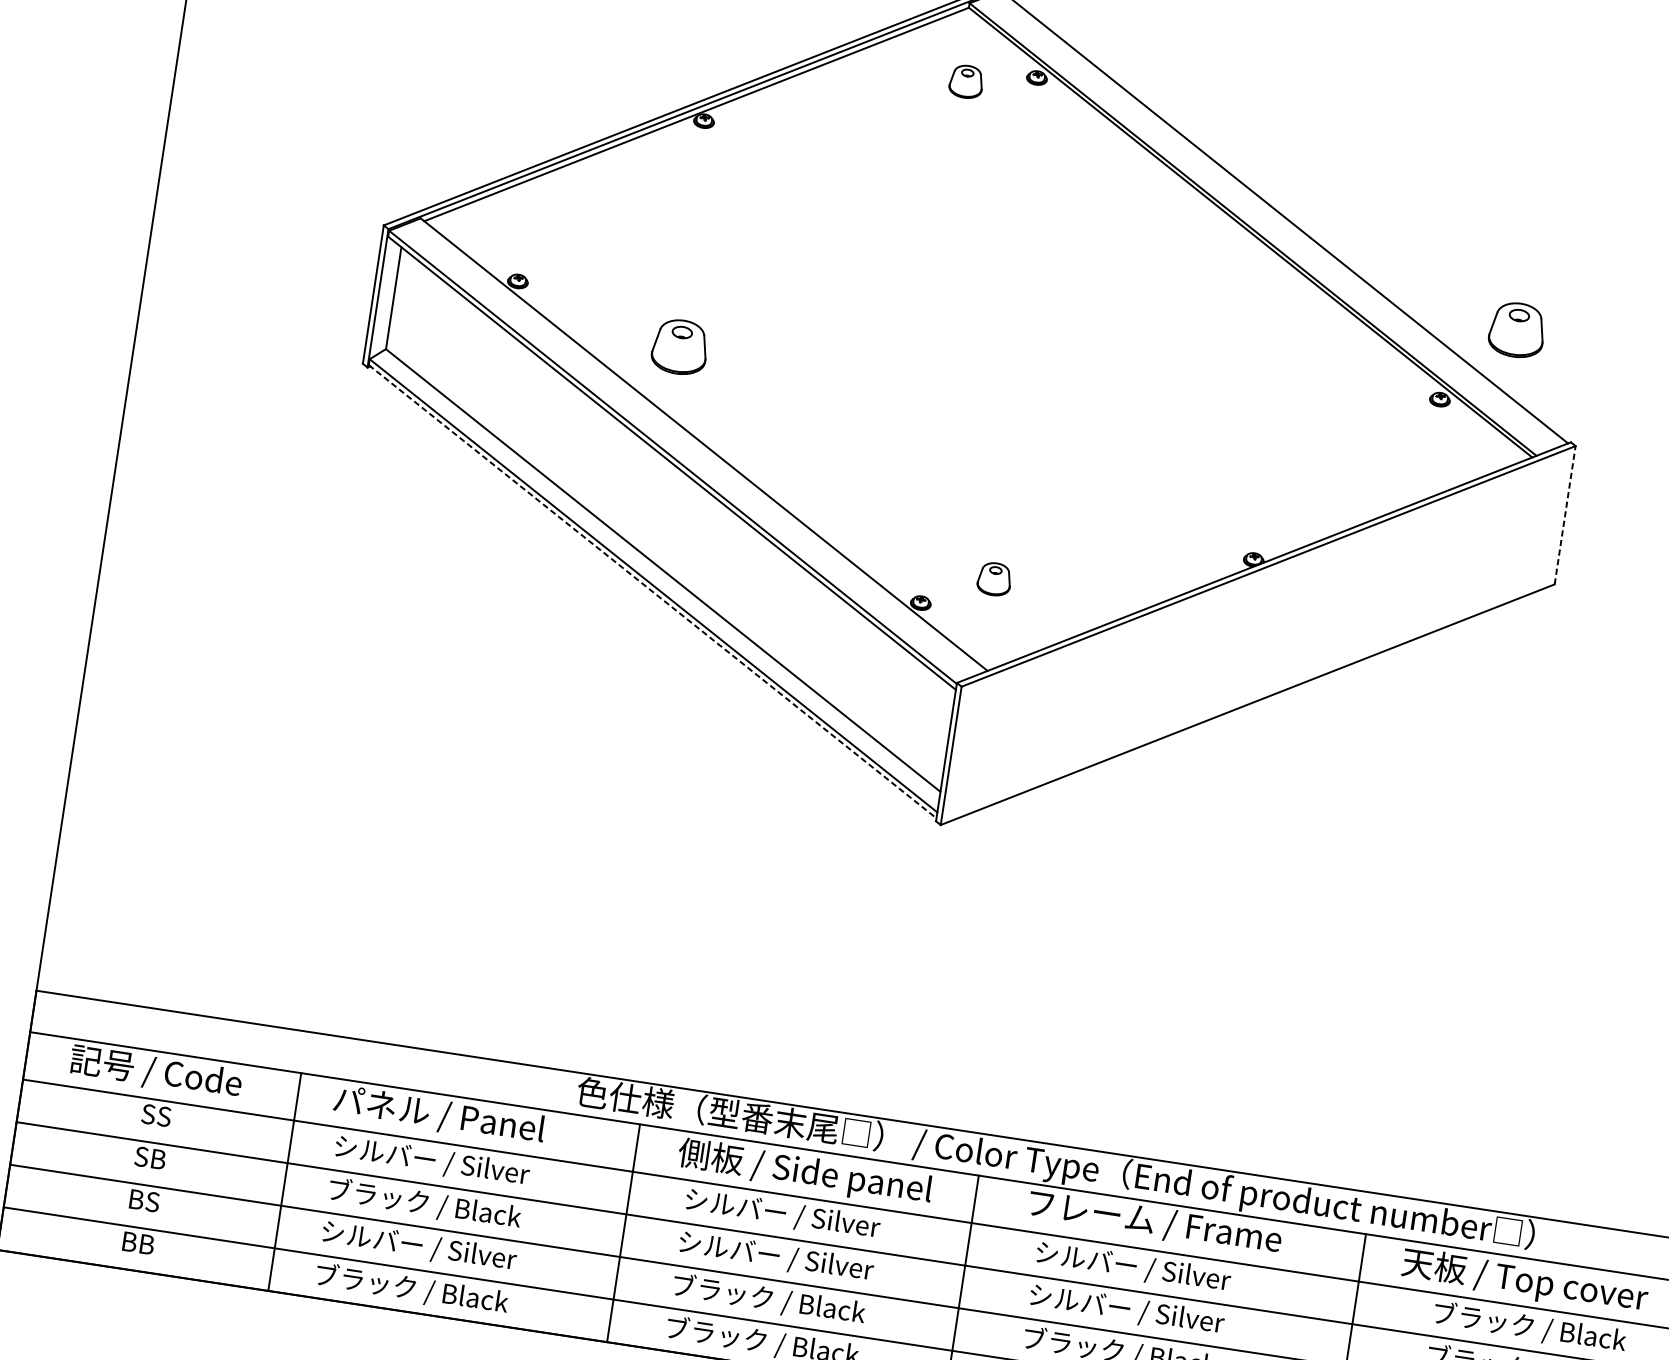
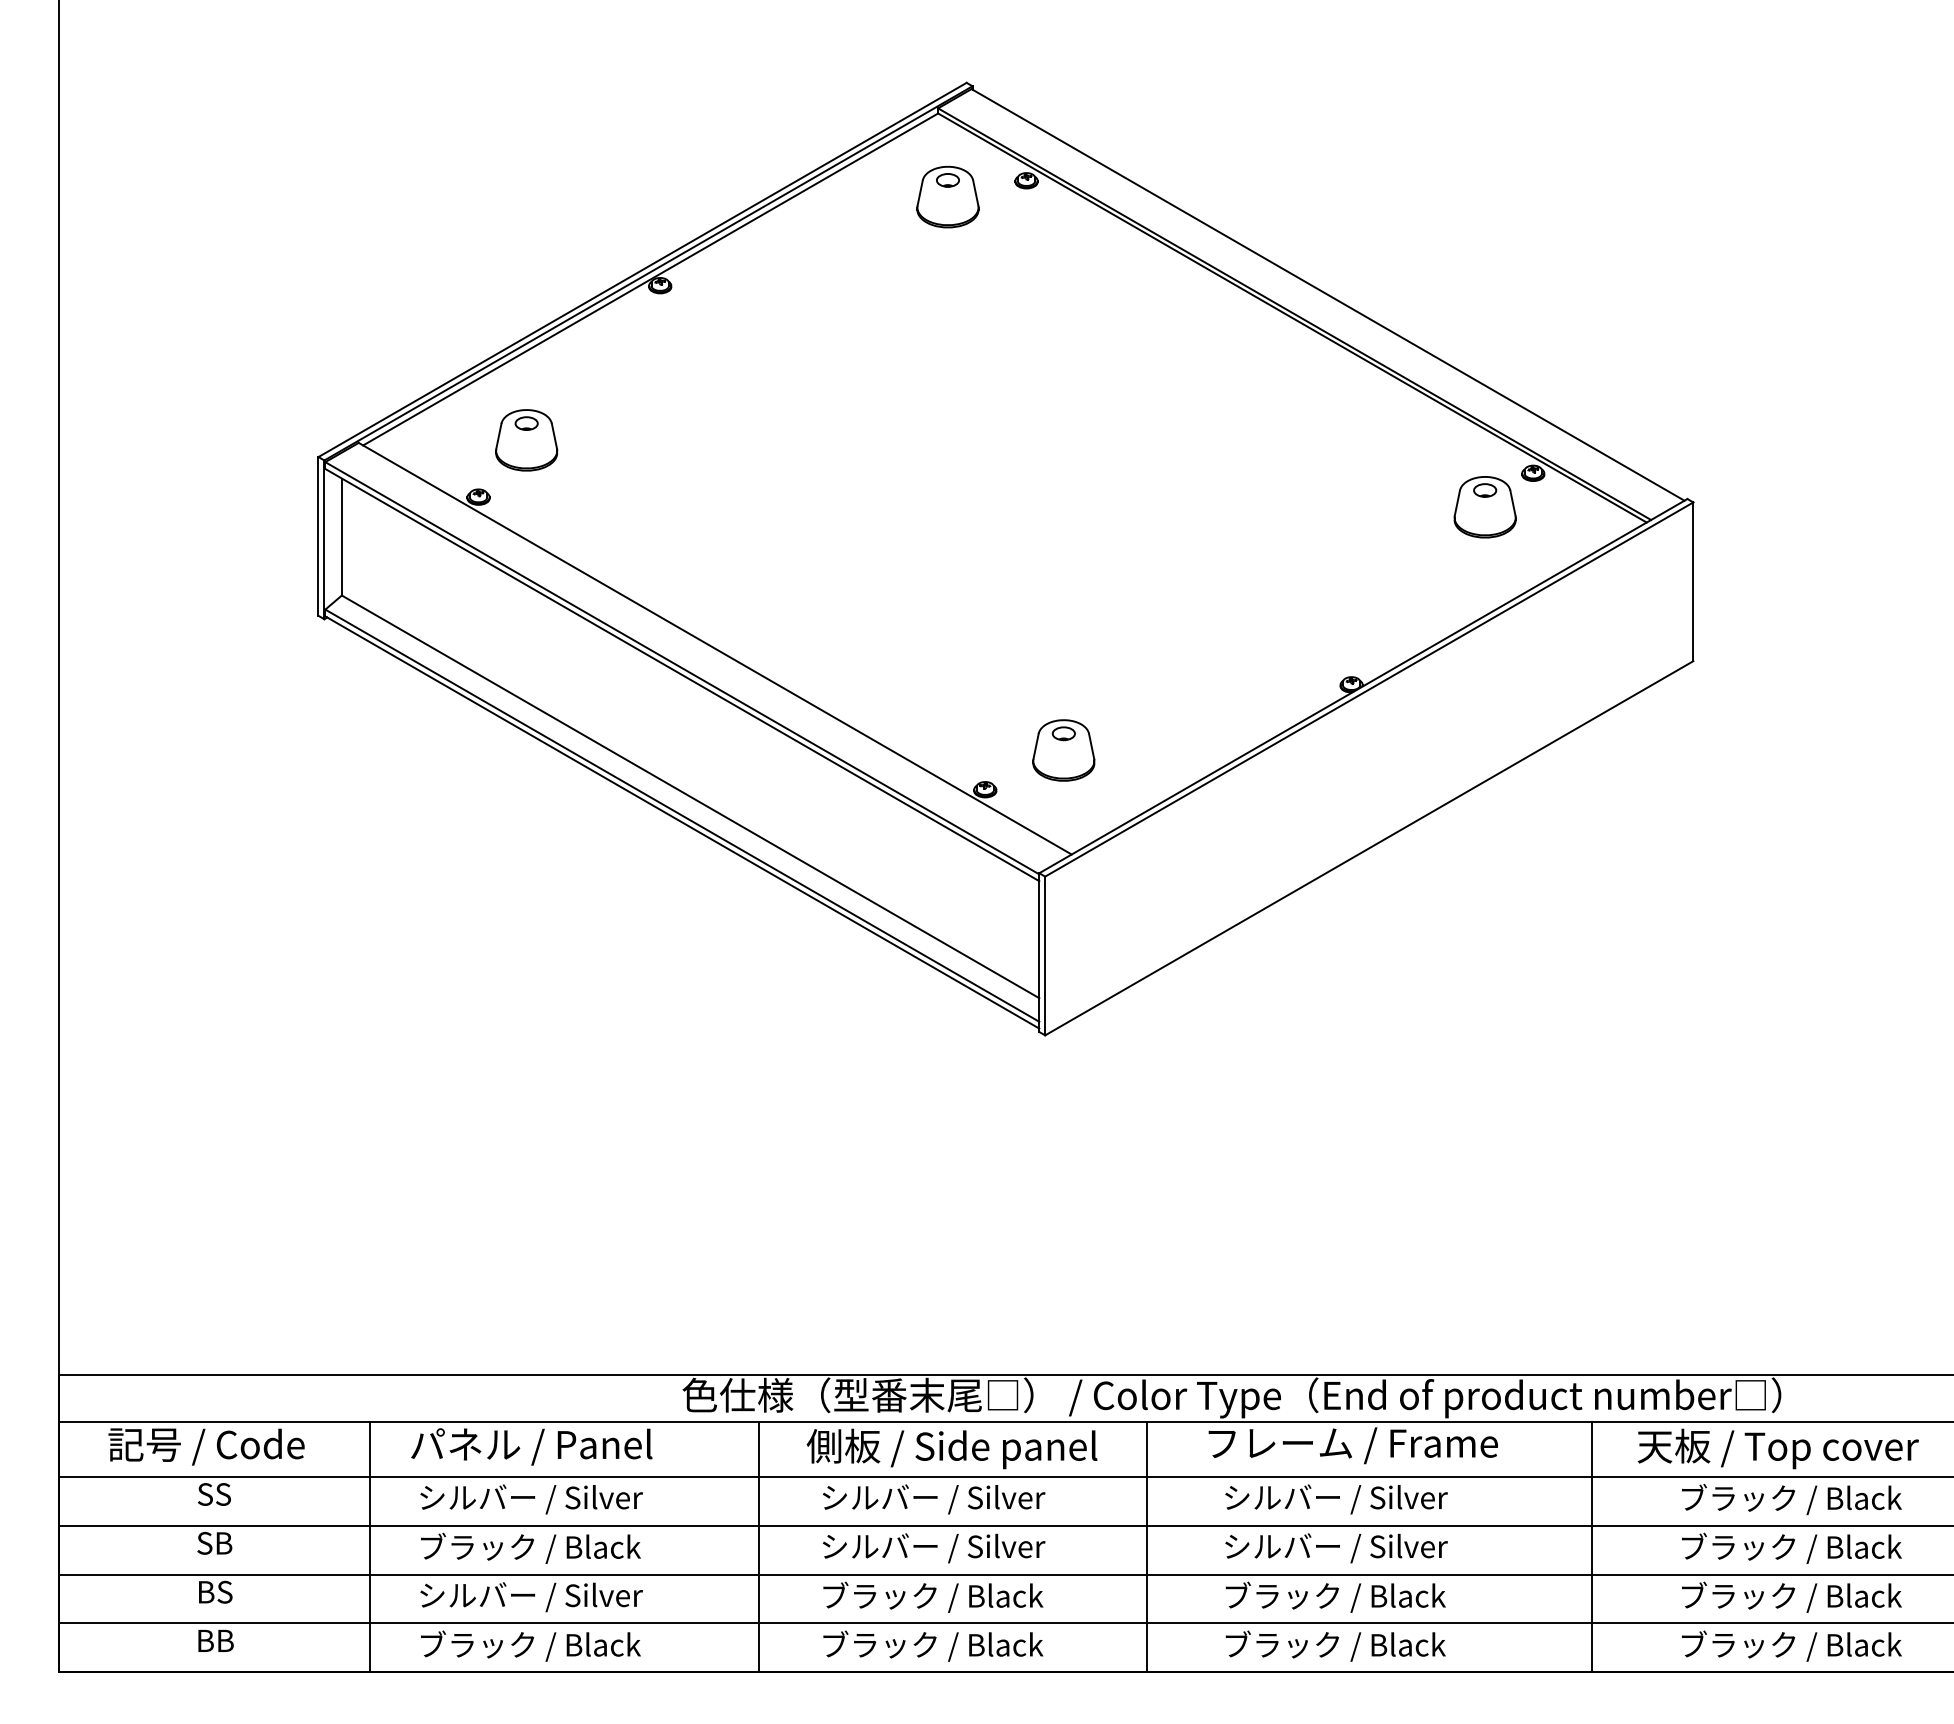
part: (966, 81) -> (947, 196), size x1.67
part: (1516, 330) -> (1484, 507), moved
part: (679, 347) -> (526, 440), moved
line: (1565, 515) -> (1693, 581), dashed -> solid
part: (994, 579) -> (1063, 750), size x1.67
line: (652, 591) -> (682, 822), dashed -> solid

